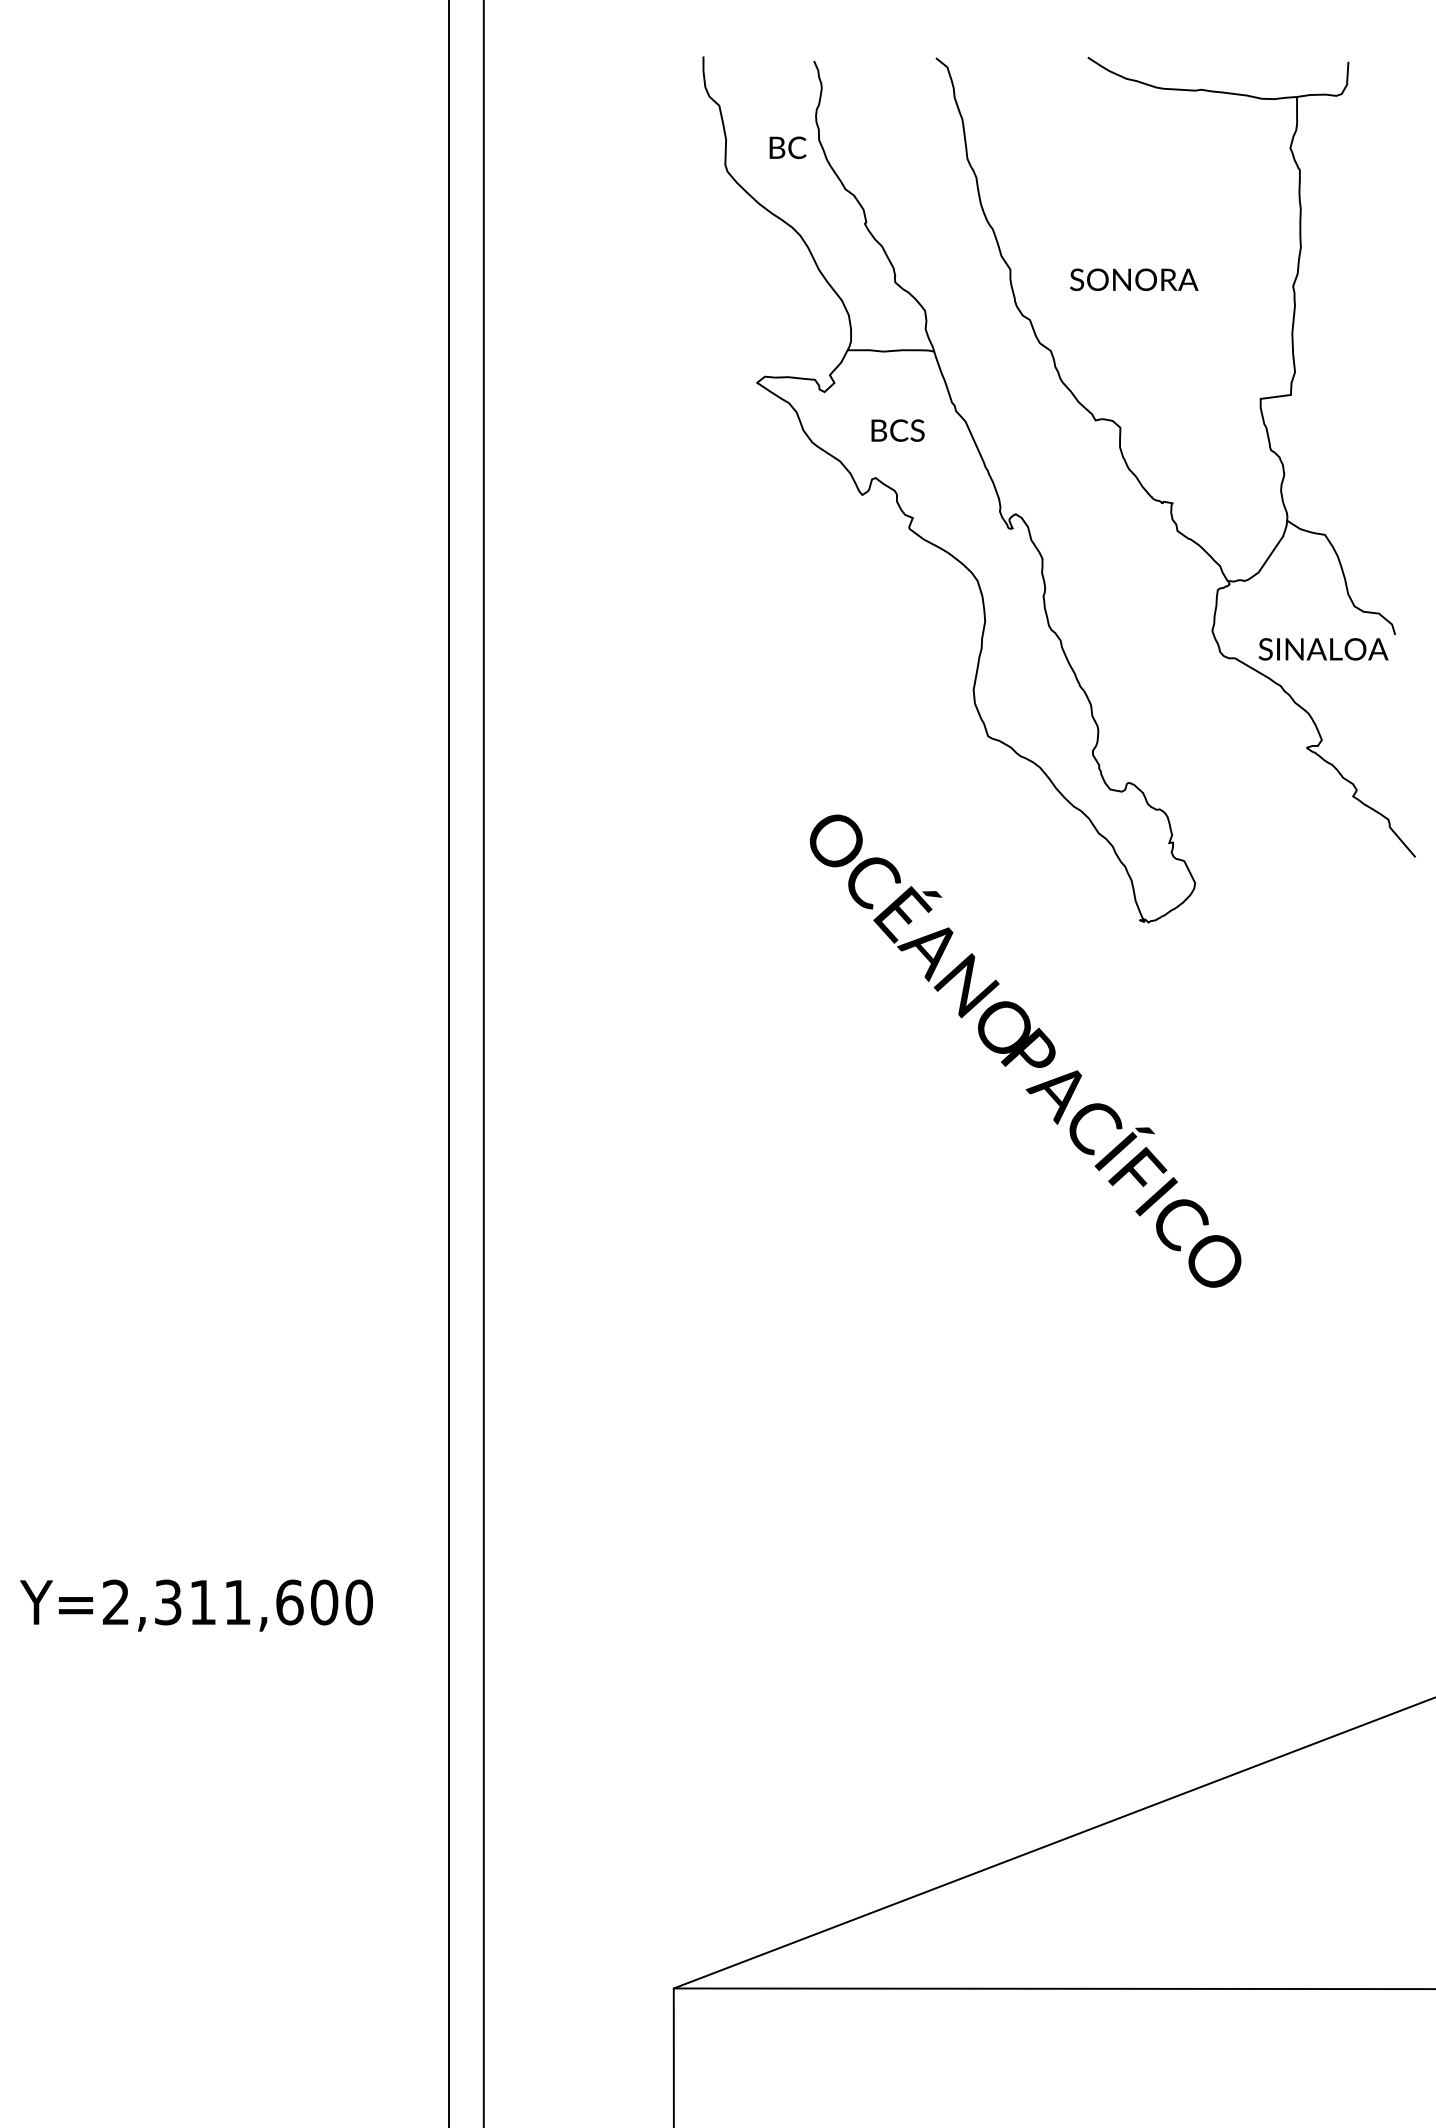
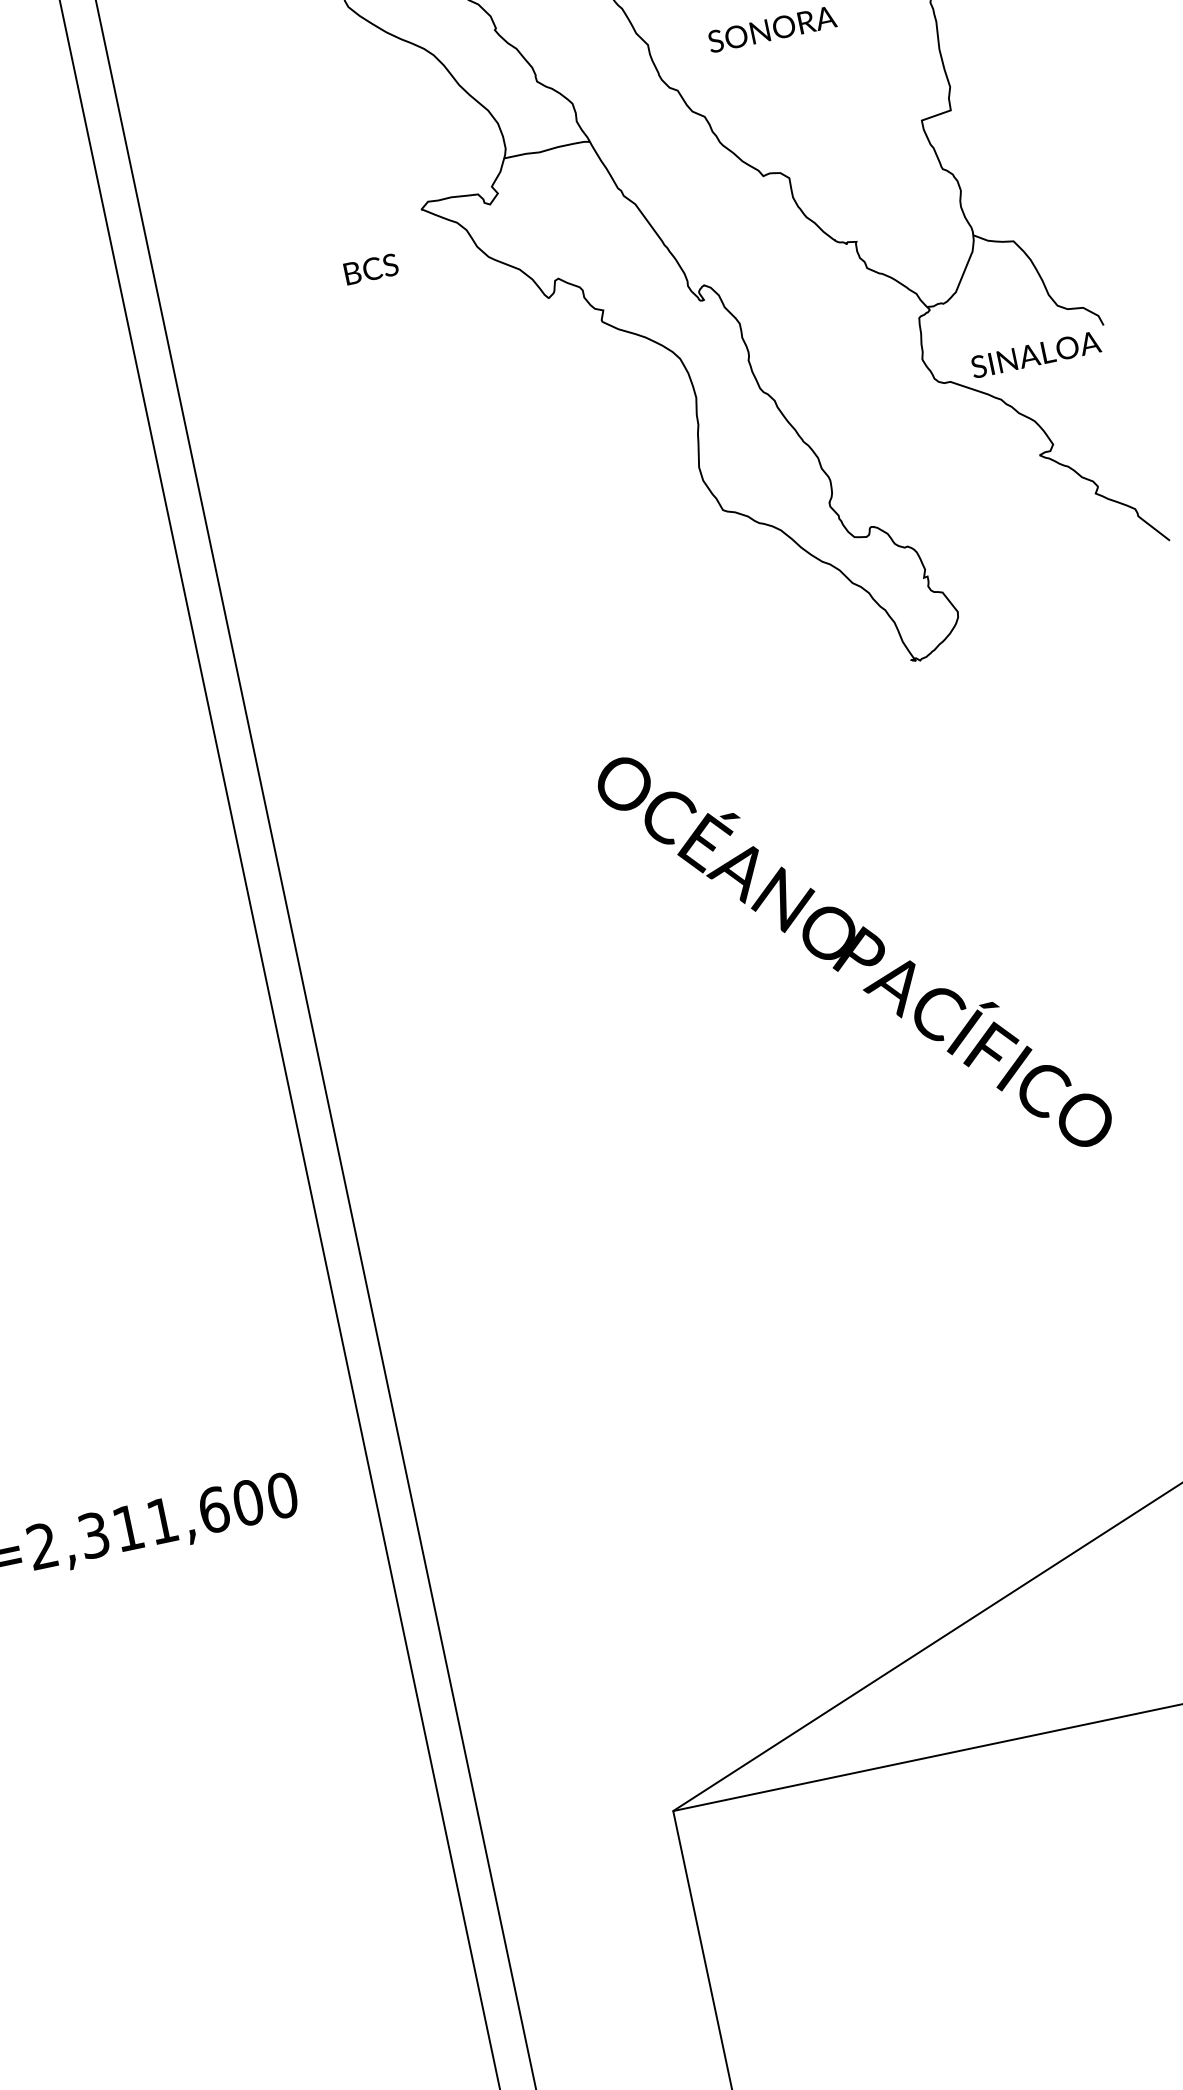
text: (897, 430) -> (370, 269), moved
text: (1025, 1050) -> (854, 951), moved

